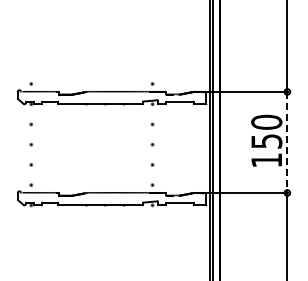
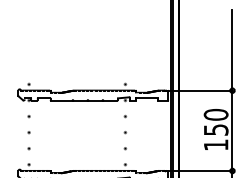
line: (287, 142) -> (232, 130), dashed -> solid

